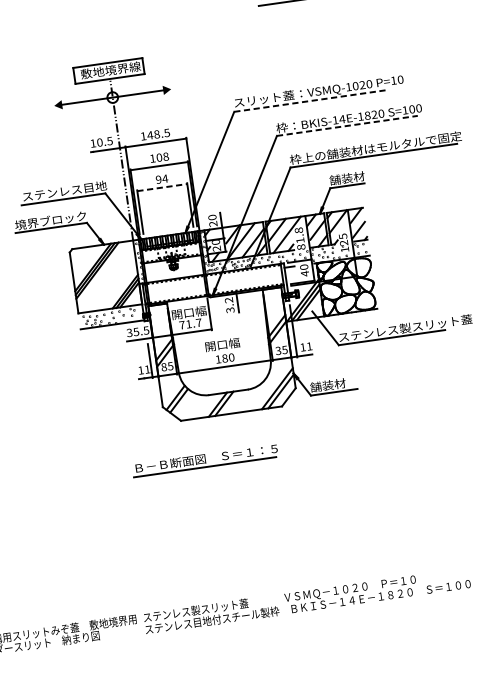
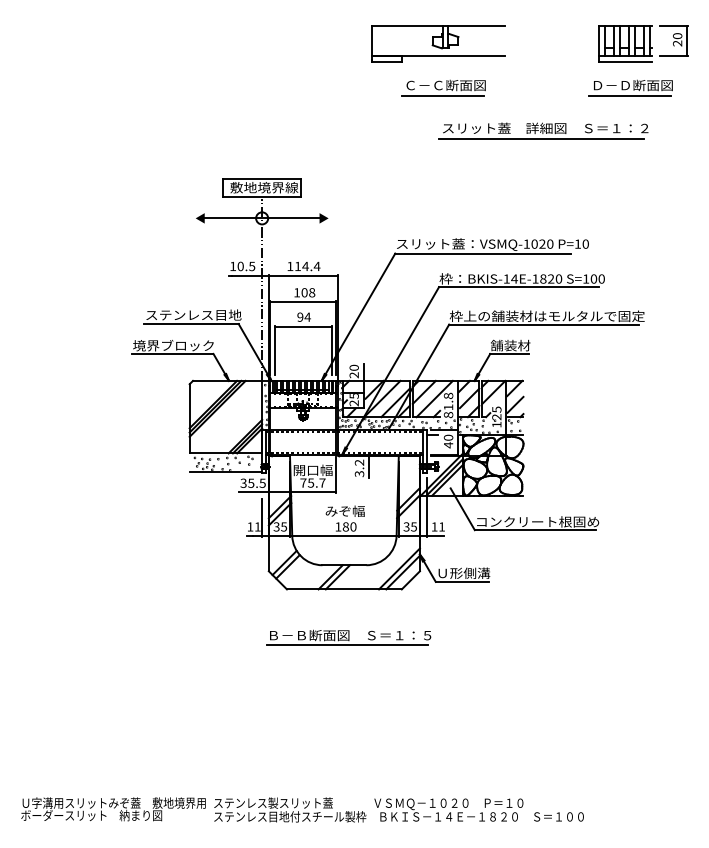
line: (311, 100) -> (483, 253), dashed -> solid
line: (347, 126) -> (519, 287), dashed -> solid
text: (157, 134) -> (306, 266), 148.5 -> 114.4
line: (162, 187) -> (303, 326), dashed -> solid
text: (215, 242) -> (353, 396), 20 -> 25
text: (188, 323) -> (310, 482), 71.7 -> 75.7
text: (405, 327) -> (551, 521), ステンレス製スリット蓋 -> コンクリート根固め
text: (215, 345) -> (337, 511), 開口幅 -> みぞ幅
text: (163, 366) -> (276, 526), 85 -> 35
text: (334, 383) -> (463, 572), 舗装材 -> Ｕ形側溝
part: (205, 460) -> (348, 637), moved

